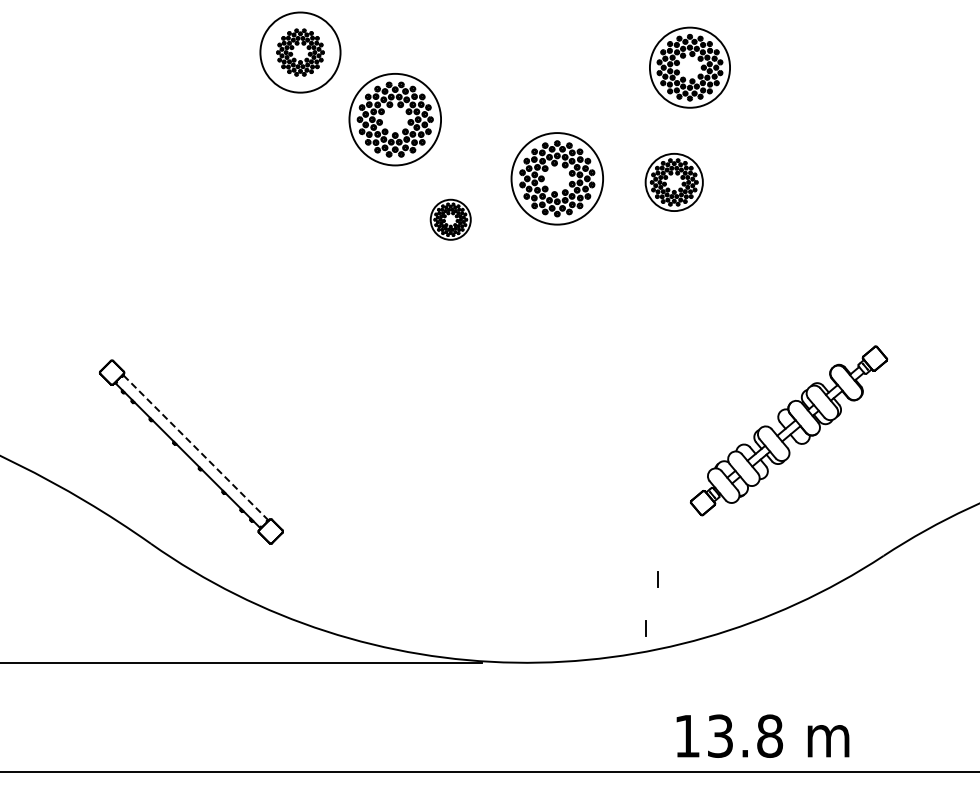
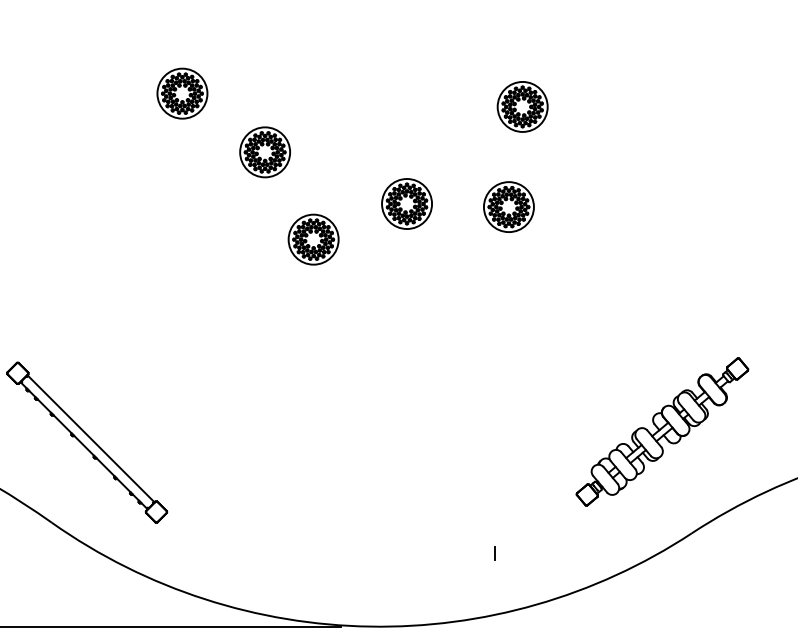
circle: (300, 52) -> (182, 93), size x0.71
part: (689, 67) -> (522, 106), size x0.71
part: (394, 119) -> (264, 152), size x0.62
part: (557, 178) -> (406, 203), size x0.62
part: (450, 219) -> (313, 239), size x1.43
part: (788, 430) -> (662, 431), moved
line: (196, 448) -> (91, 439), dashed -> solid
line: (645, 628) -> (483, 596), removed

